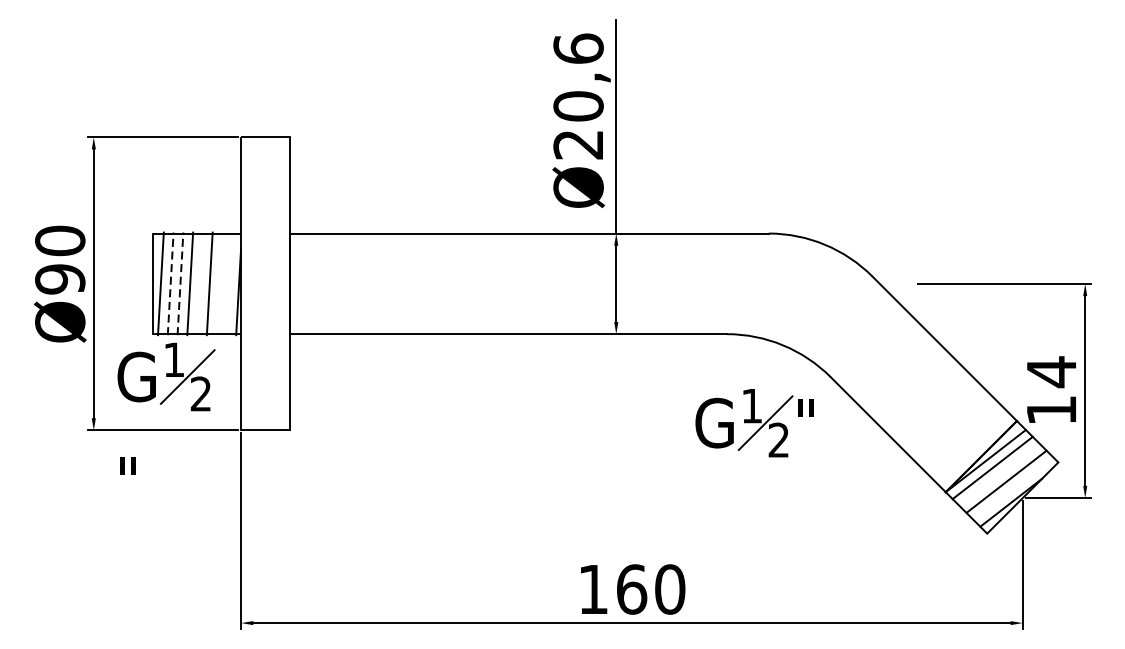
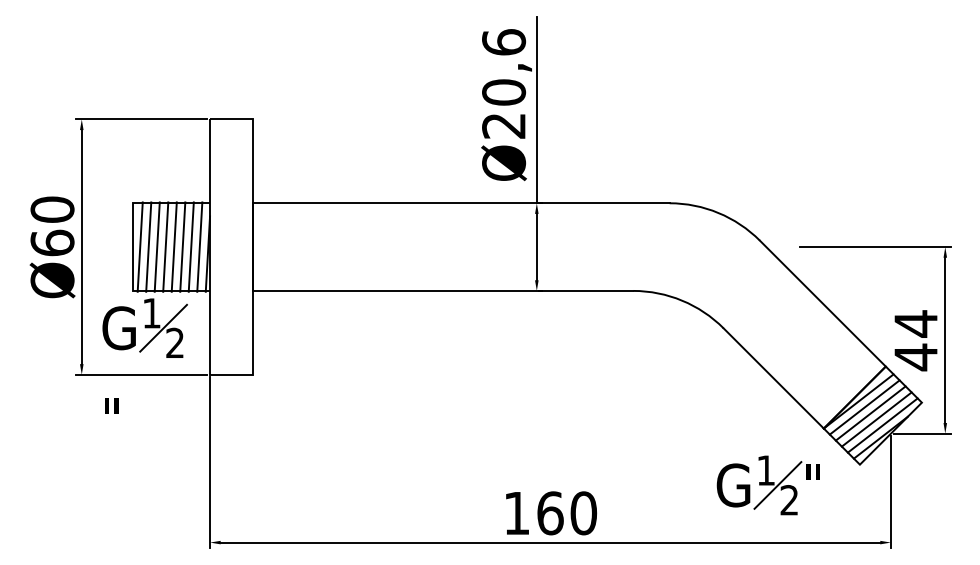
text: (60, 278) -> (52, 242), Ø90 -> Ø60
line: (199, 283) -> (173, 246), added
line: (218, 283) -> (190, 246), added
line: (228, 283) -> (199, 246), added
line: (170, 284) -> (148, 247), dashed -> solid
line: (180, 284) -> (157, 247), dashed -> solid
text: (1051, 410) -> (915, 357), 14 -> 44
part: (753, 423) -> (767, 485), moved
line: (999, 474) -> (870, 413), added
line: (1013, 488) -> (882, 425), added

